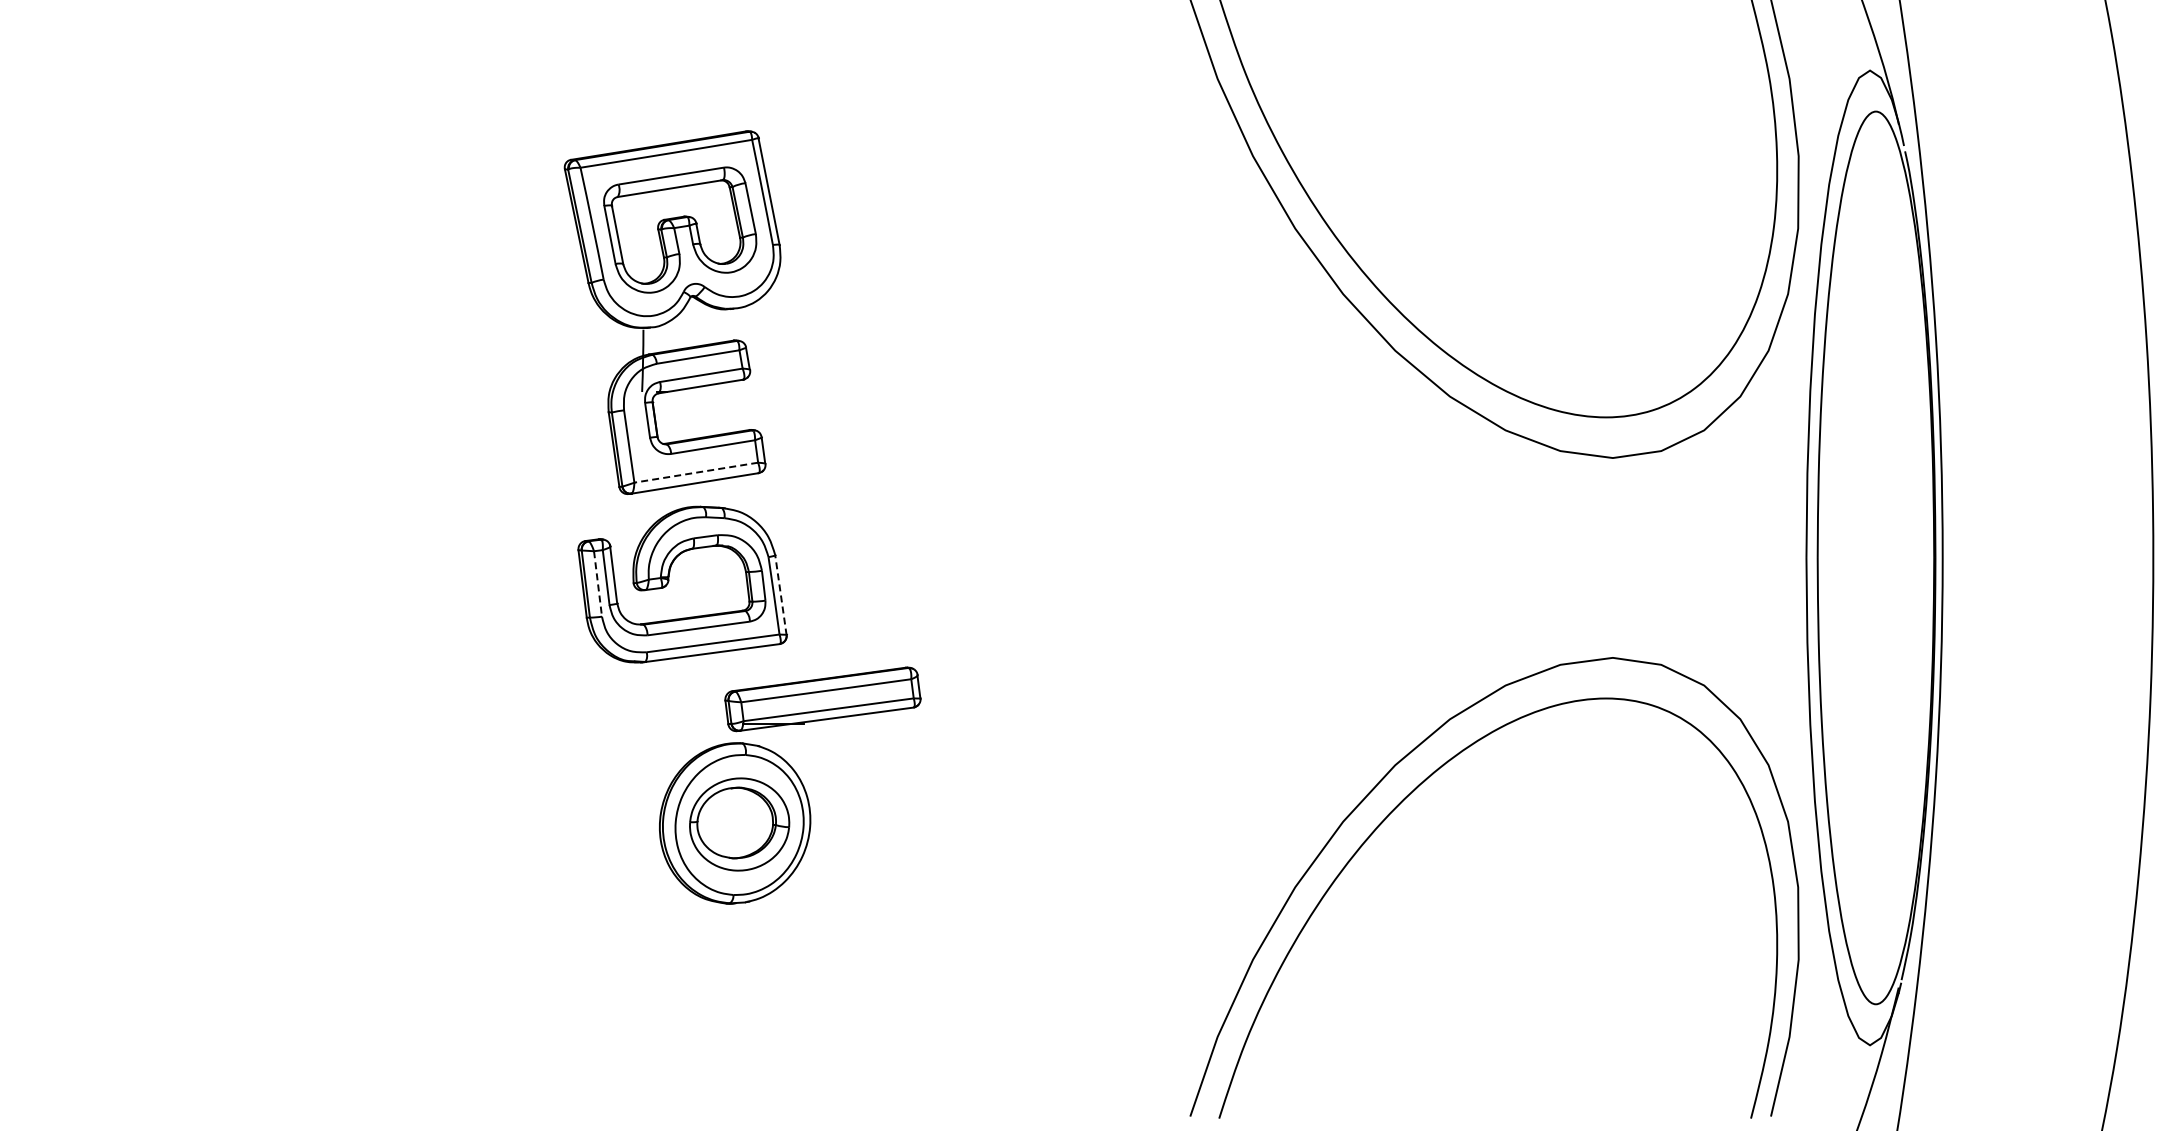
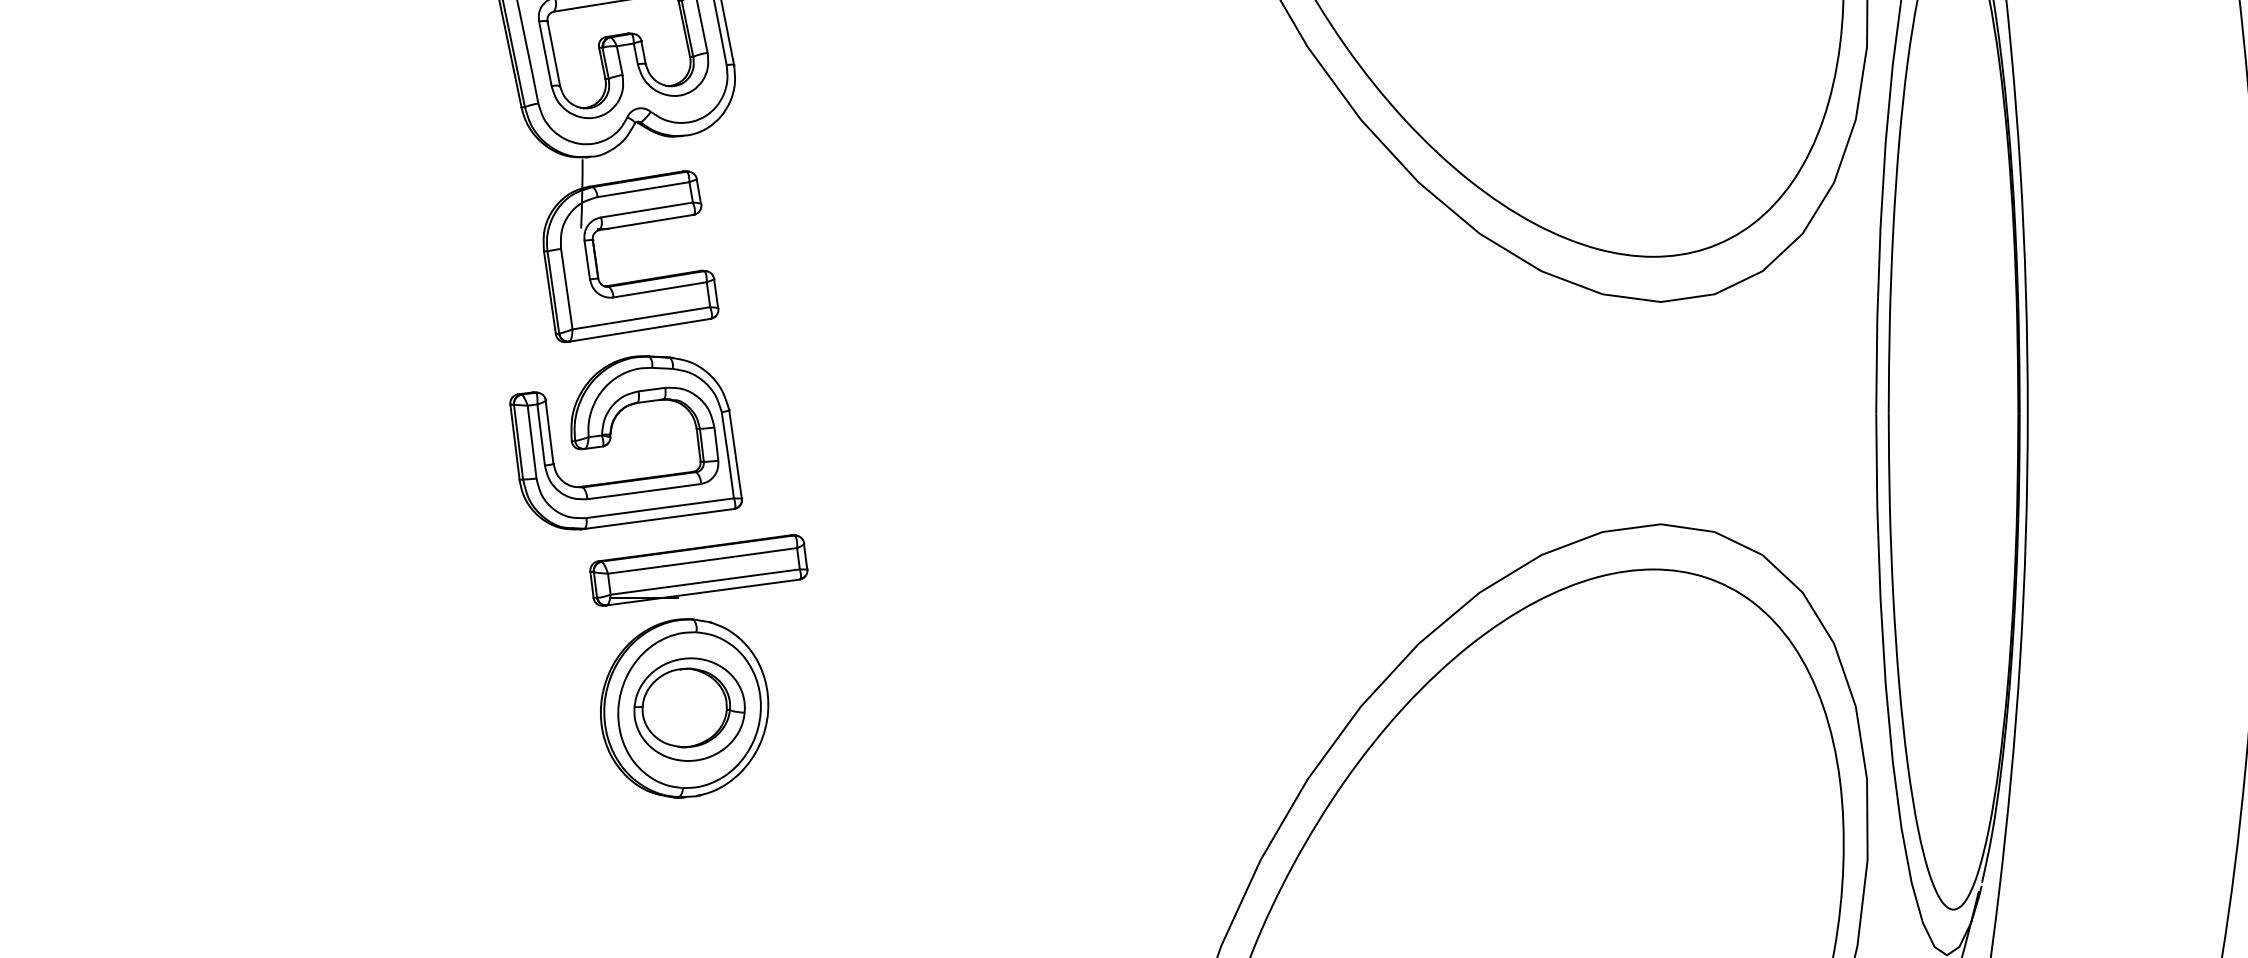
line: (696, 472) -> (641, 318), dashed -> solid
line: (598, 583) -> (532, 441), dashed -> solid
line: (780, 595) -> (735, 454), dashed -> solid
part: (822, 699) -> (698, 570), moved

